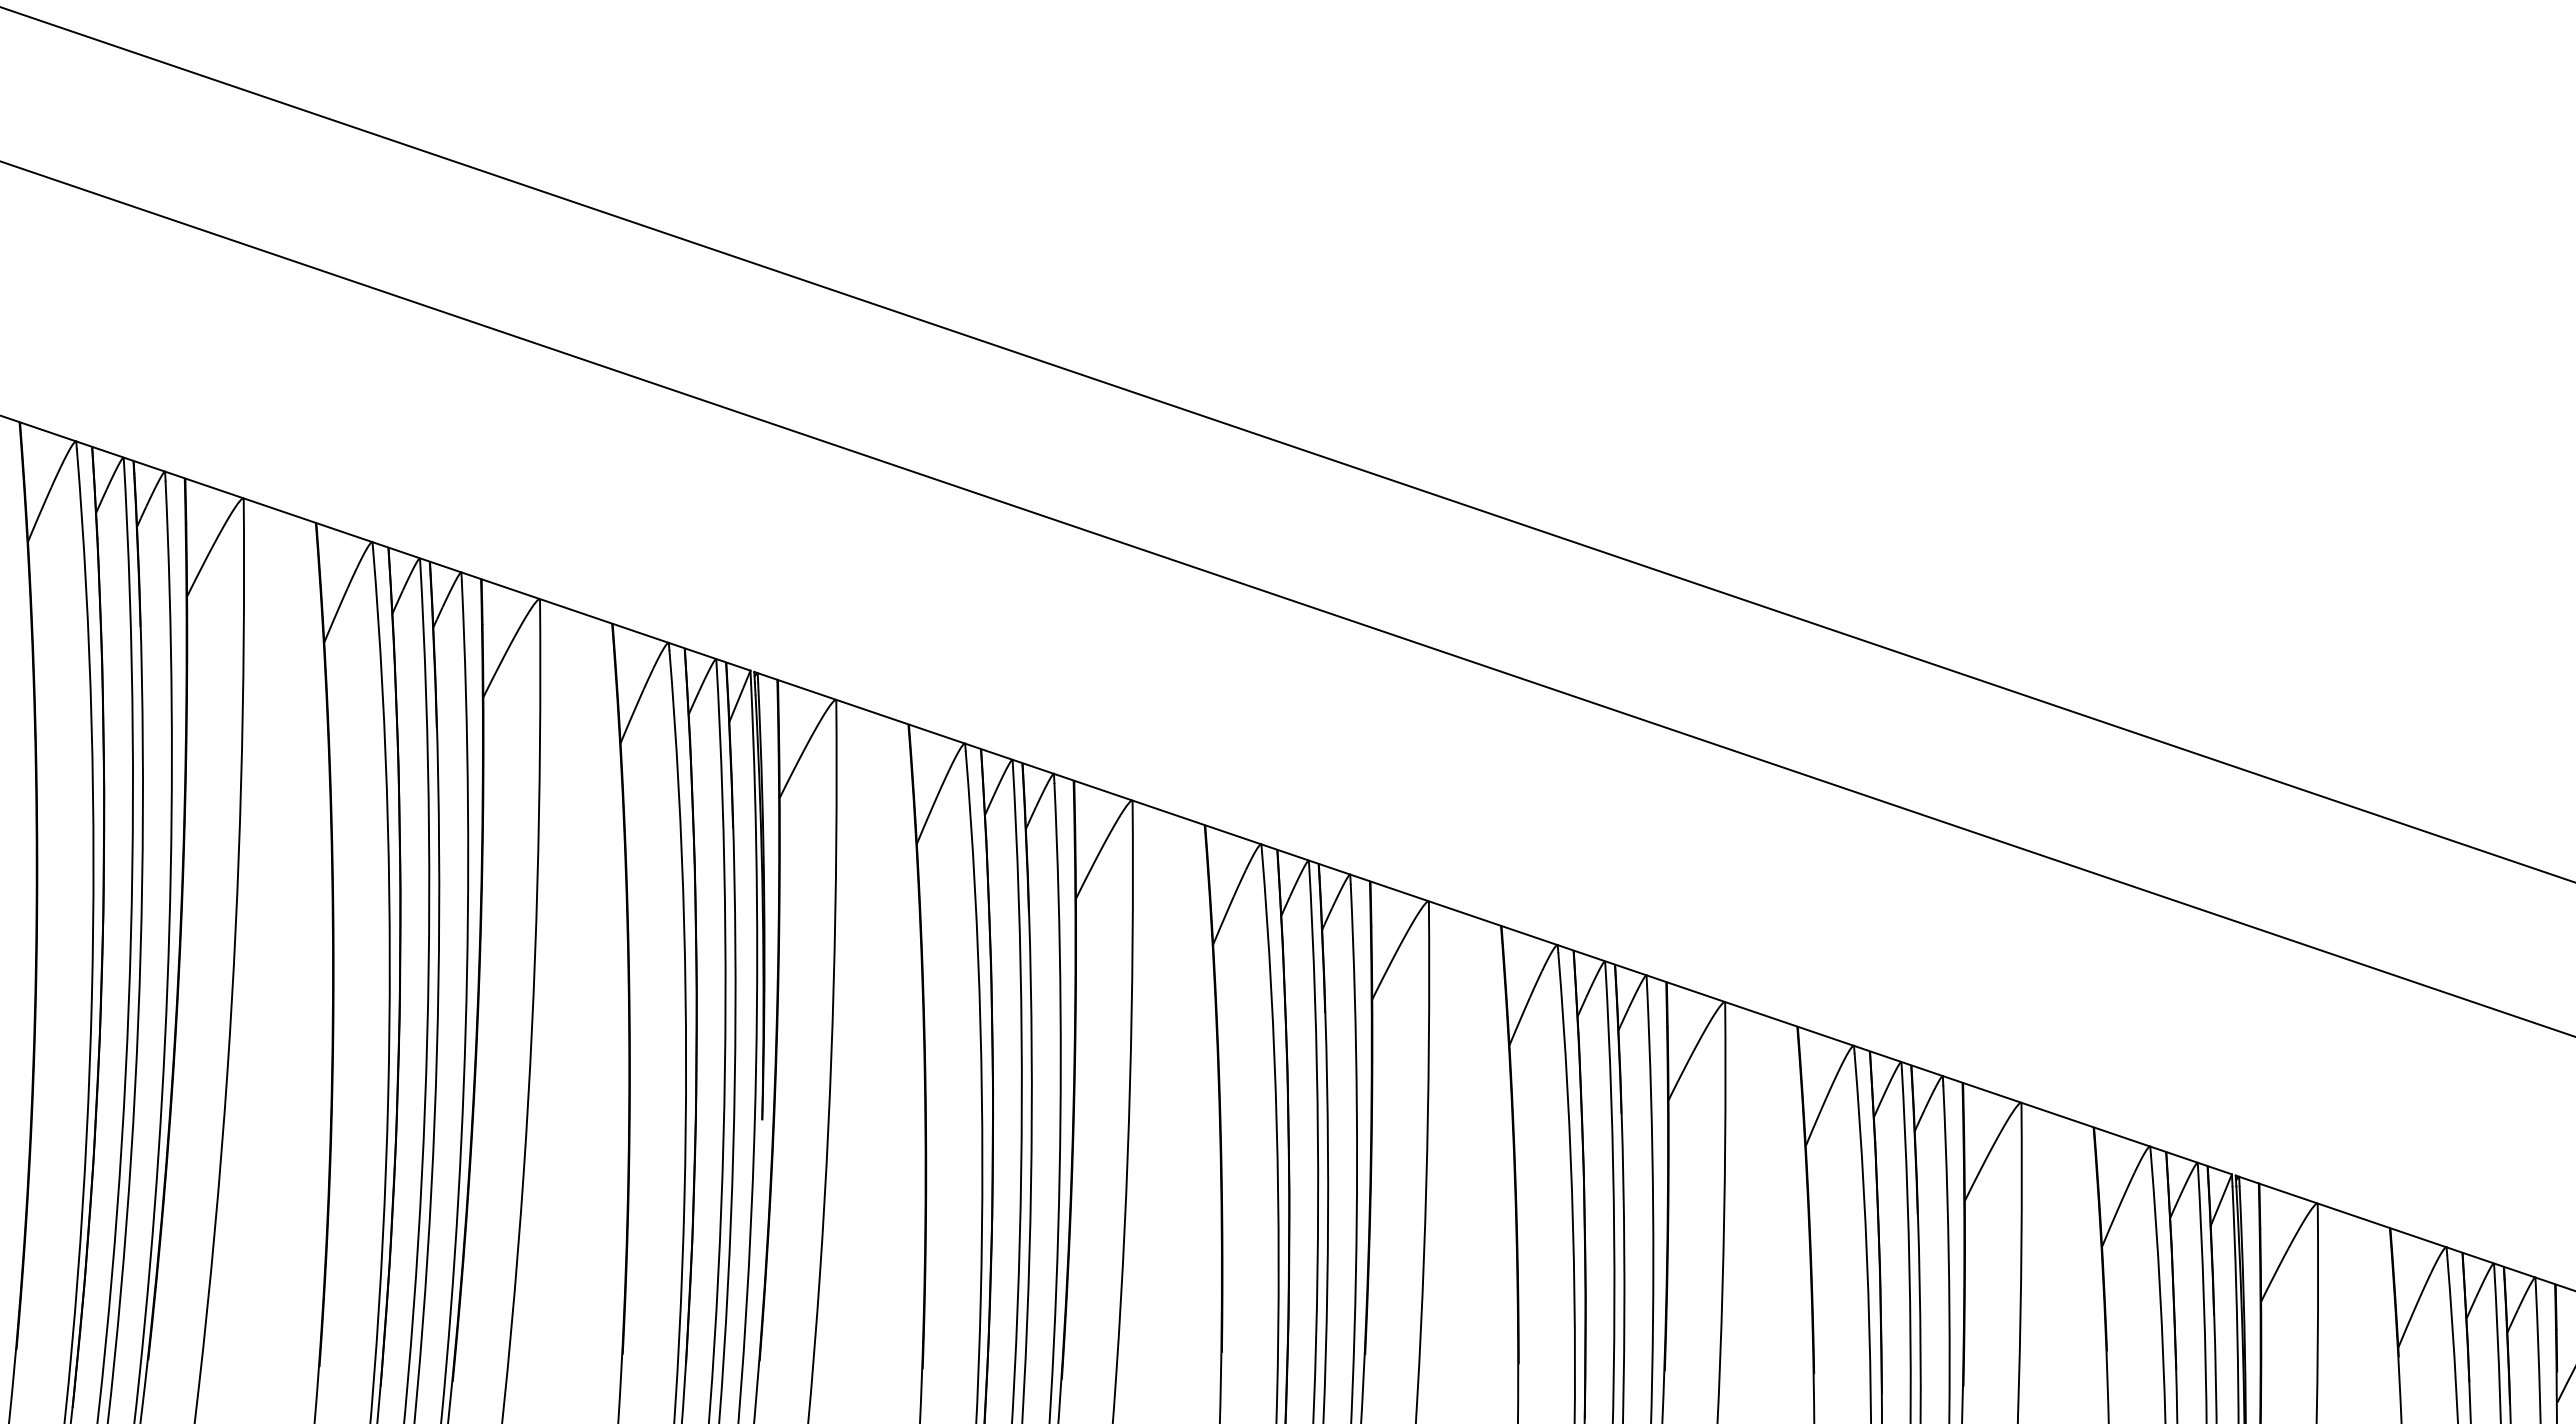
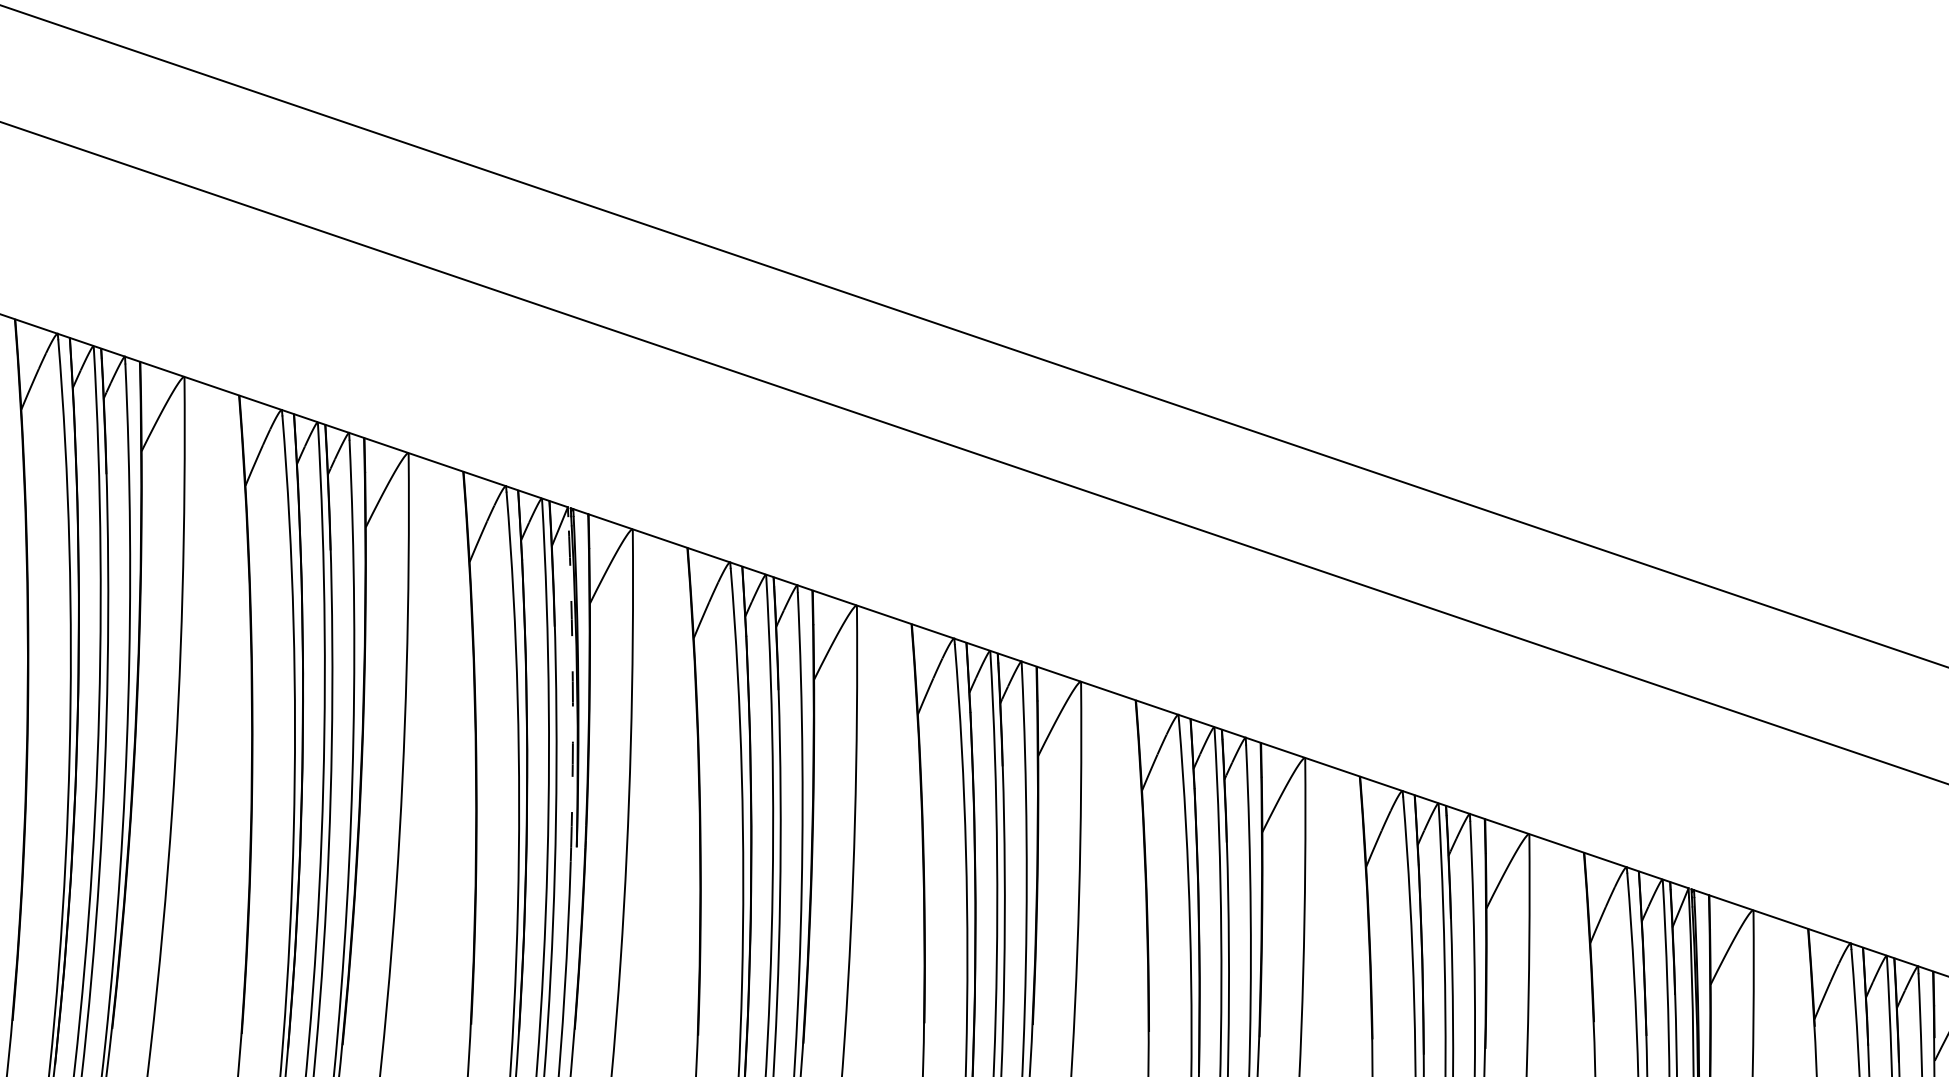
arc: (757, 901) -> (573, 681), solid -> dashed

